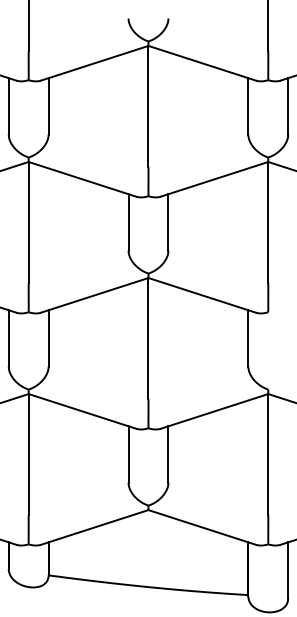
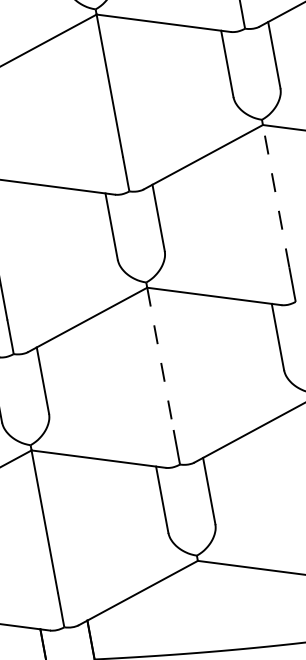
line: (268, 221) -> (276, 195), solid -> dashed
line: (148, 338) -> (160, 358), solid -> dashed

